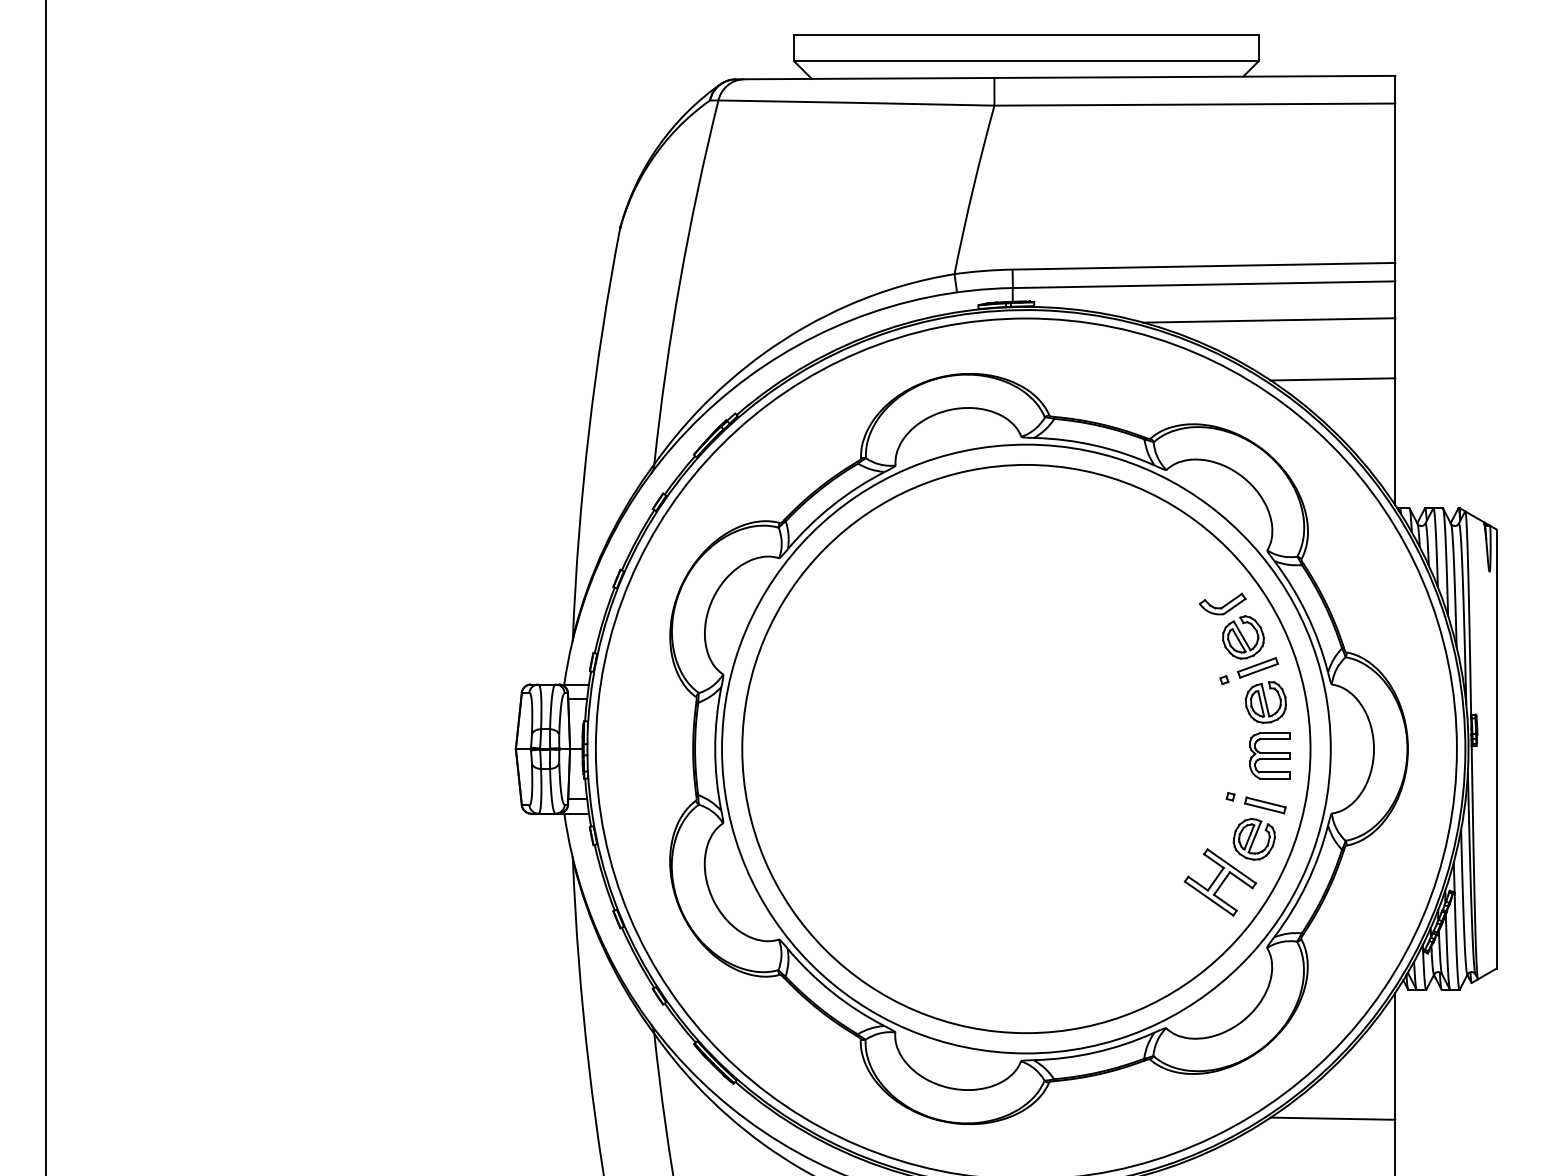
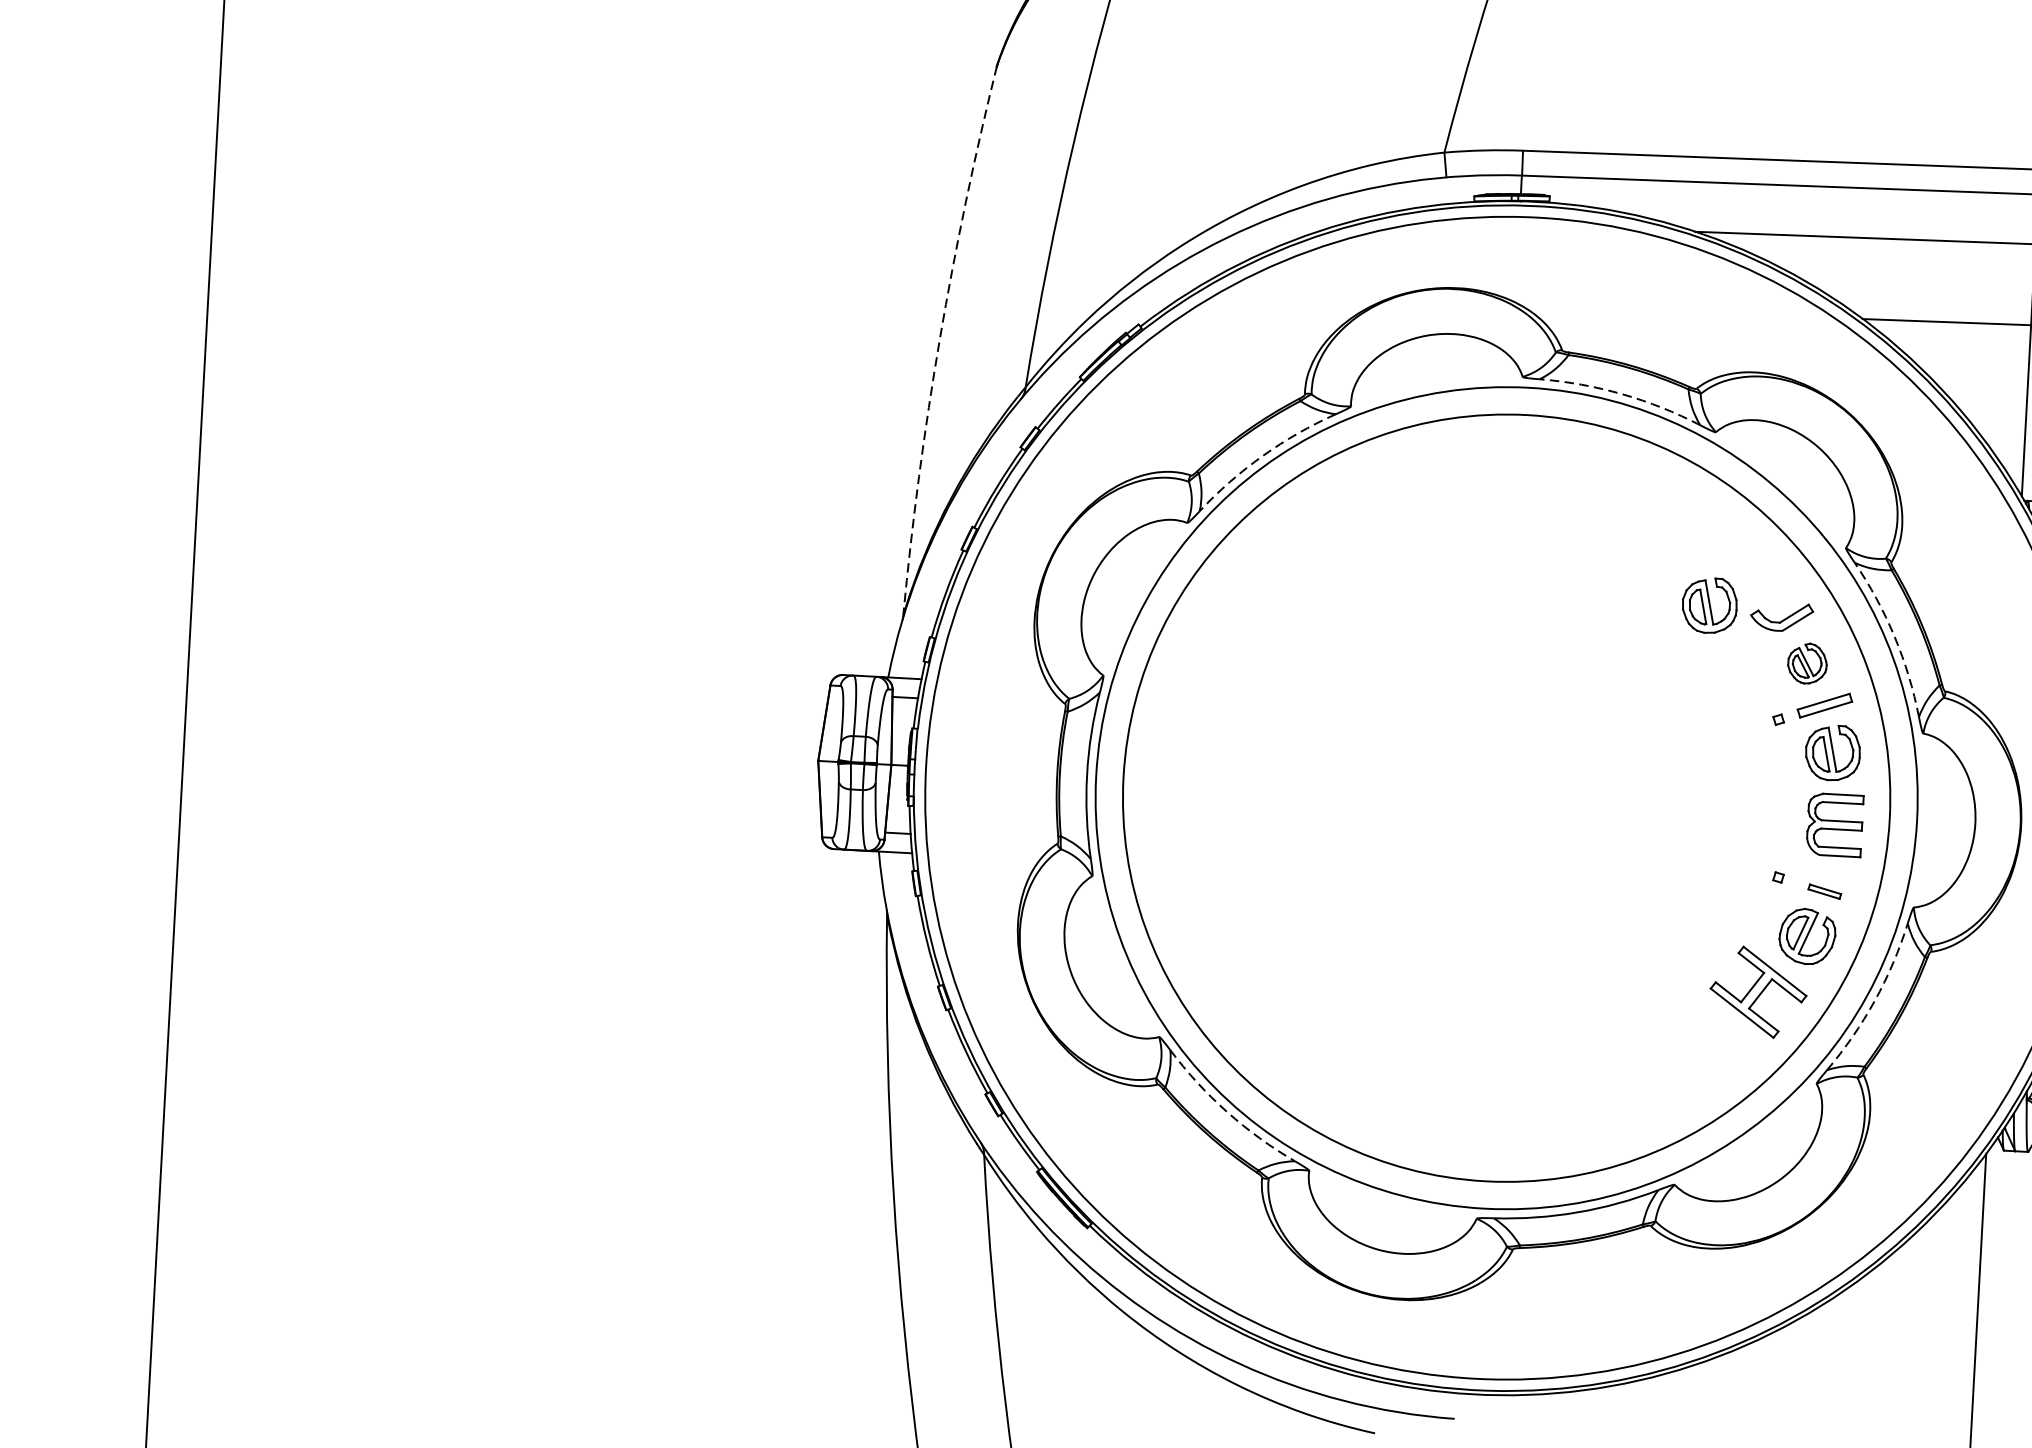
arc: (588, 432) -> (939, 339), solid -> dashed
arc: (1095, 445) -> (1621, 393), solid -> dashed
arc: (832, 505) -> (1262, 455), solid -> dashed
part: (1168, 598) -> (1709, 605), added
arc: (1306, 614) -> (1894, 637), solid -> dashed
part: (1243, 637) -> (1807, 663), size x0.7
part: (1265, 805) -> (1824, 891), size x0.6
arc: (1306, 884) -> (1874, 1001), solid -> dashed
arc: (832, 992) -> (1227, 1112), solid -> dashed
line: (1332, 1118) -> (1892, 1318), removed

